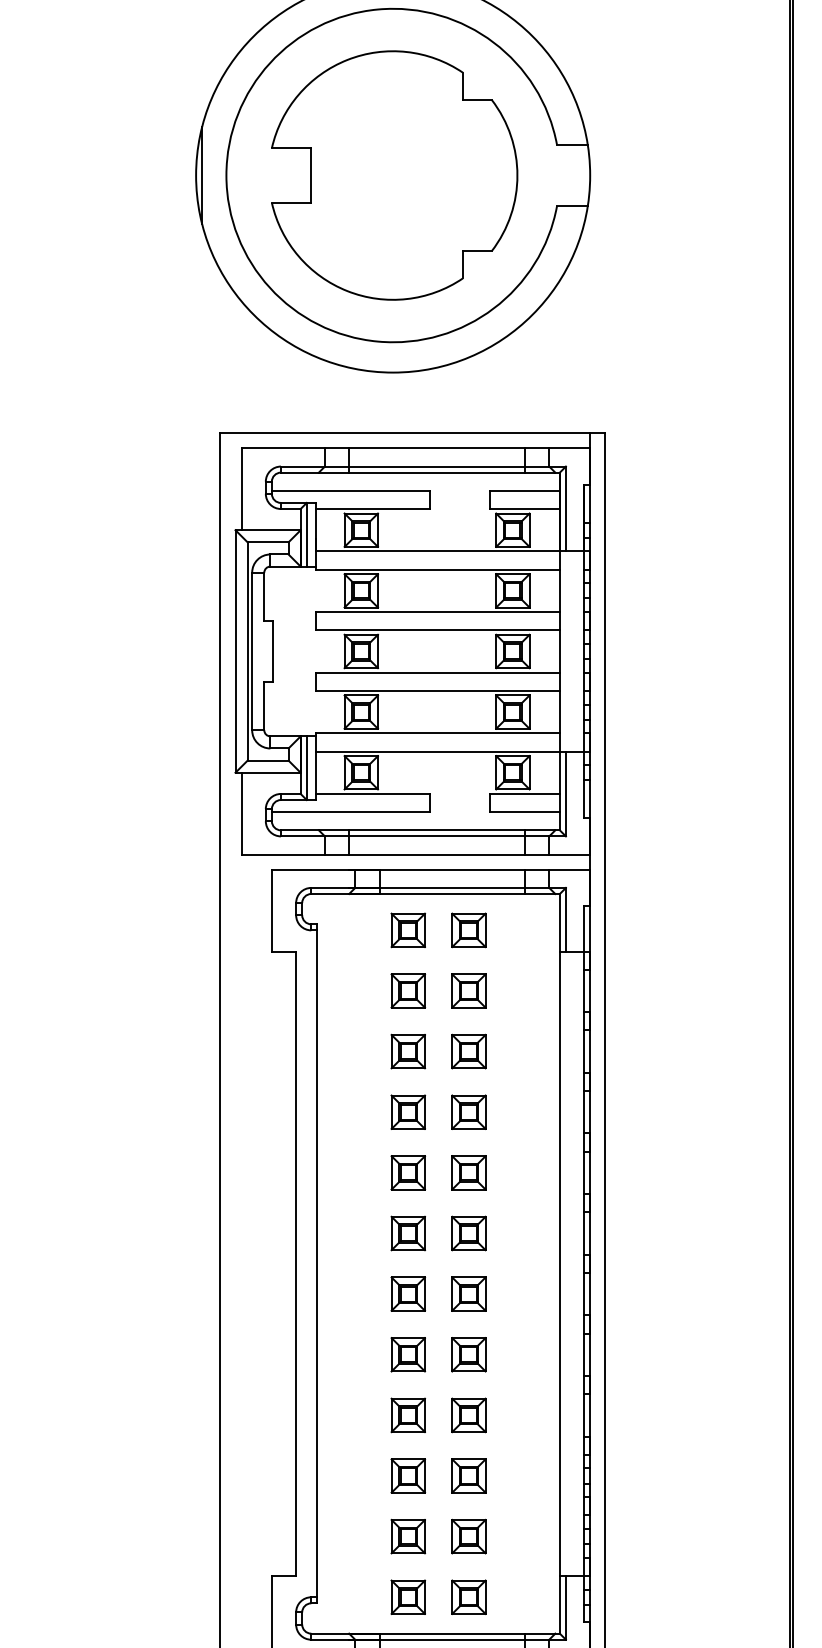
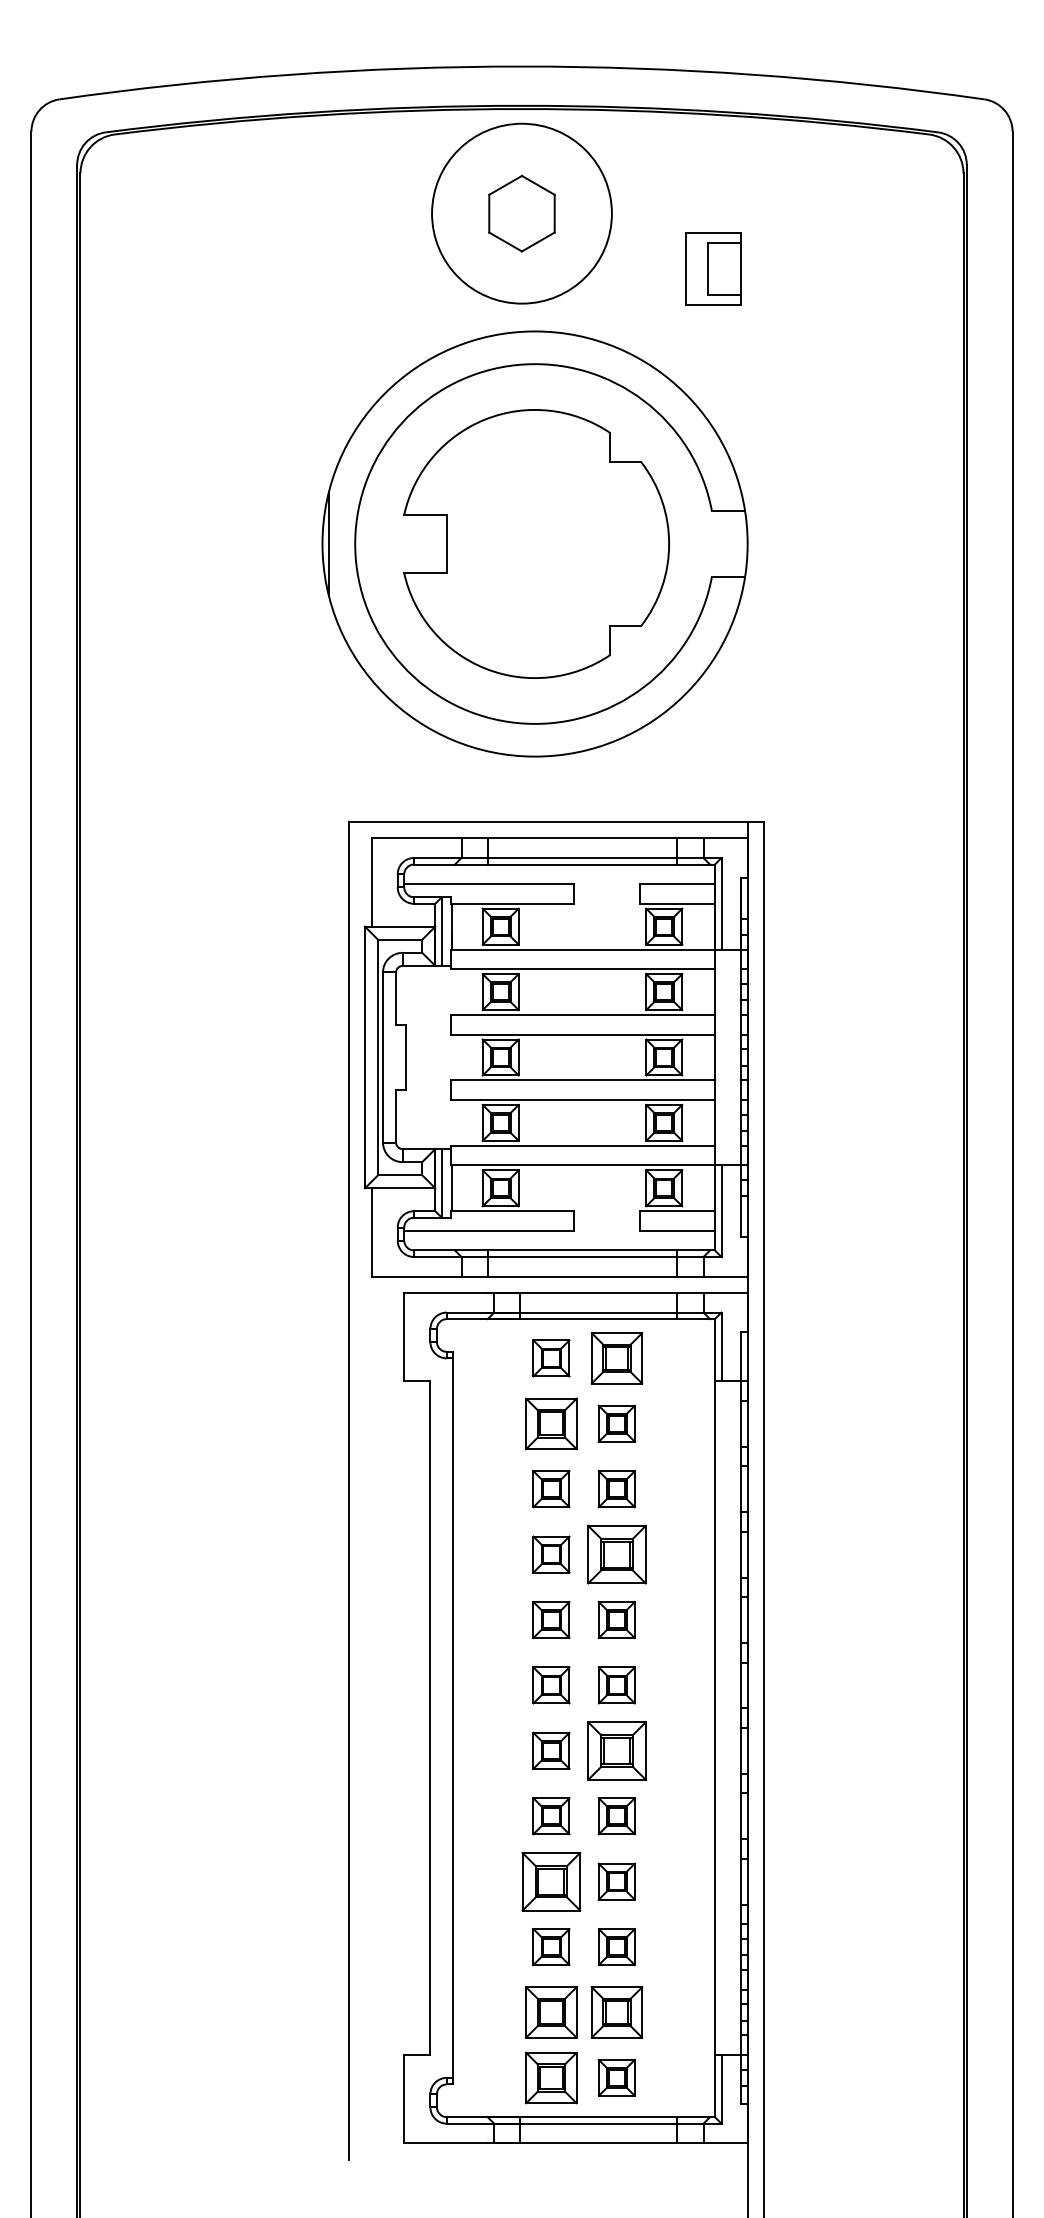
part: (468, 930) -> (616, 1358), size x1.4
part: (408, 990) -> (551, 1423), size x1.4
part: (468, 1112) -> (616, 1554), size x1.6
part: (468, 1293) -> (616, 1750), size x1.6
part: (408, 1415) -> (551, 1881), size x1.6
part: (408, 1536) -> (551, 2012), size x1.4
part: (468, 1536) -> (616, 2012), size x1.4
part: (408, 1596) -> (551, 2077), size x1.4

